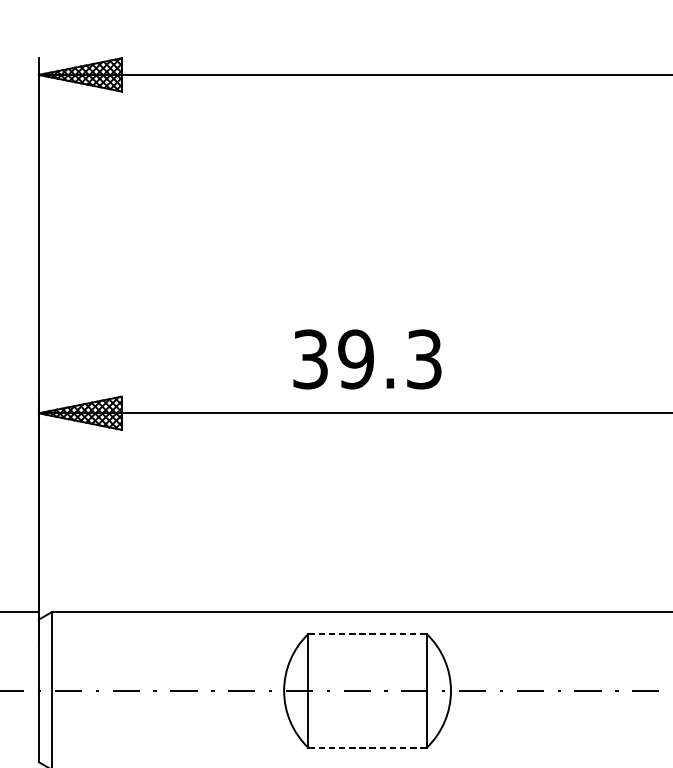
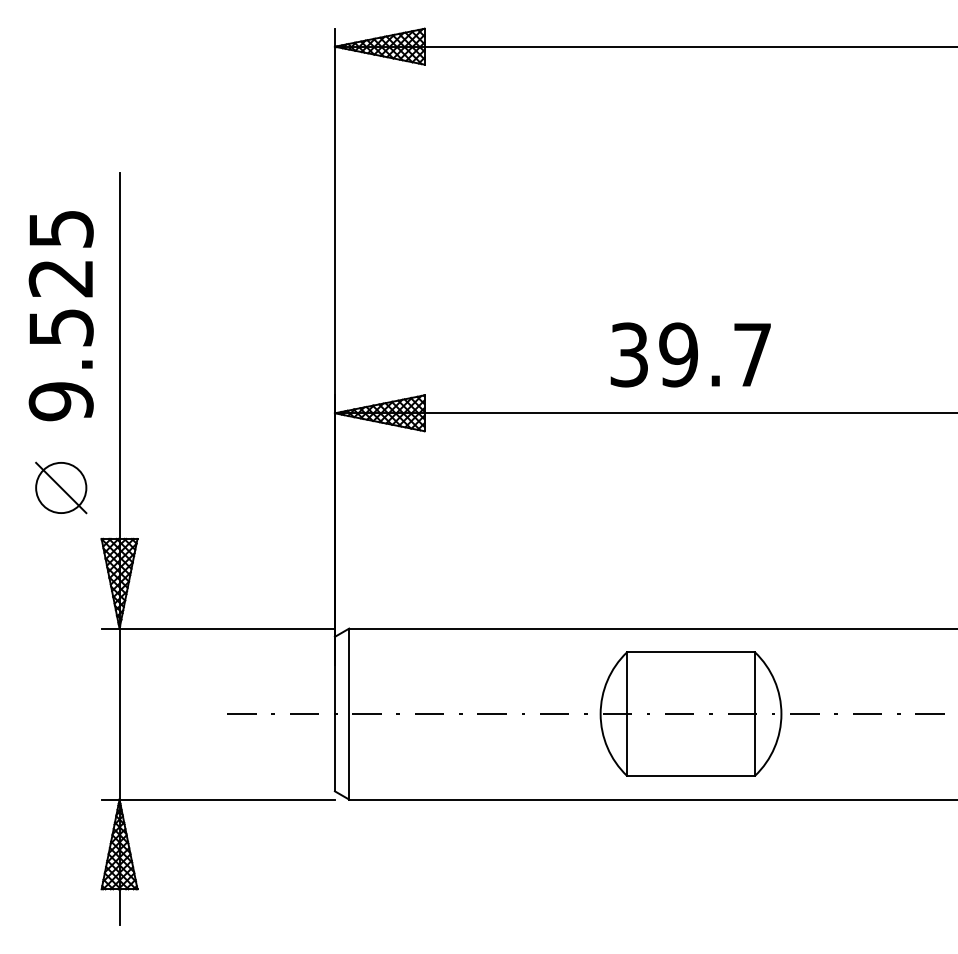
text: (424, 359) -> (752, 354), 39.3 -> 39.7
line: (367, 634) -> (691, 652), dashed -> solid
line: (367, 747) -> (690, 775), dashed -> solid

